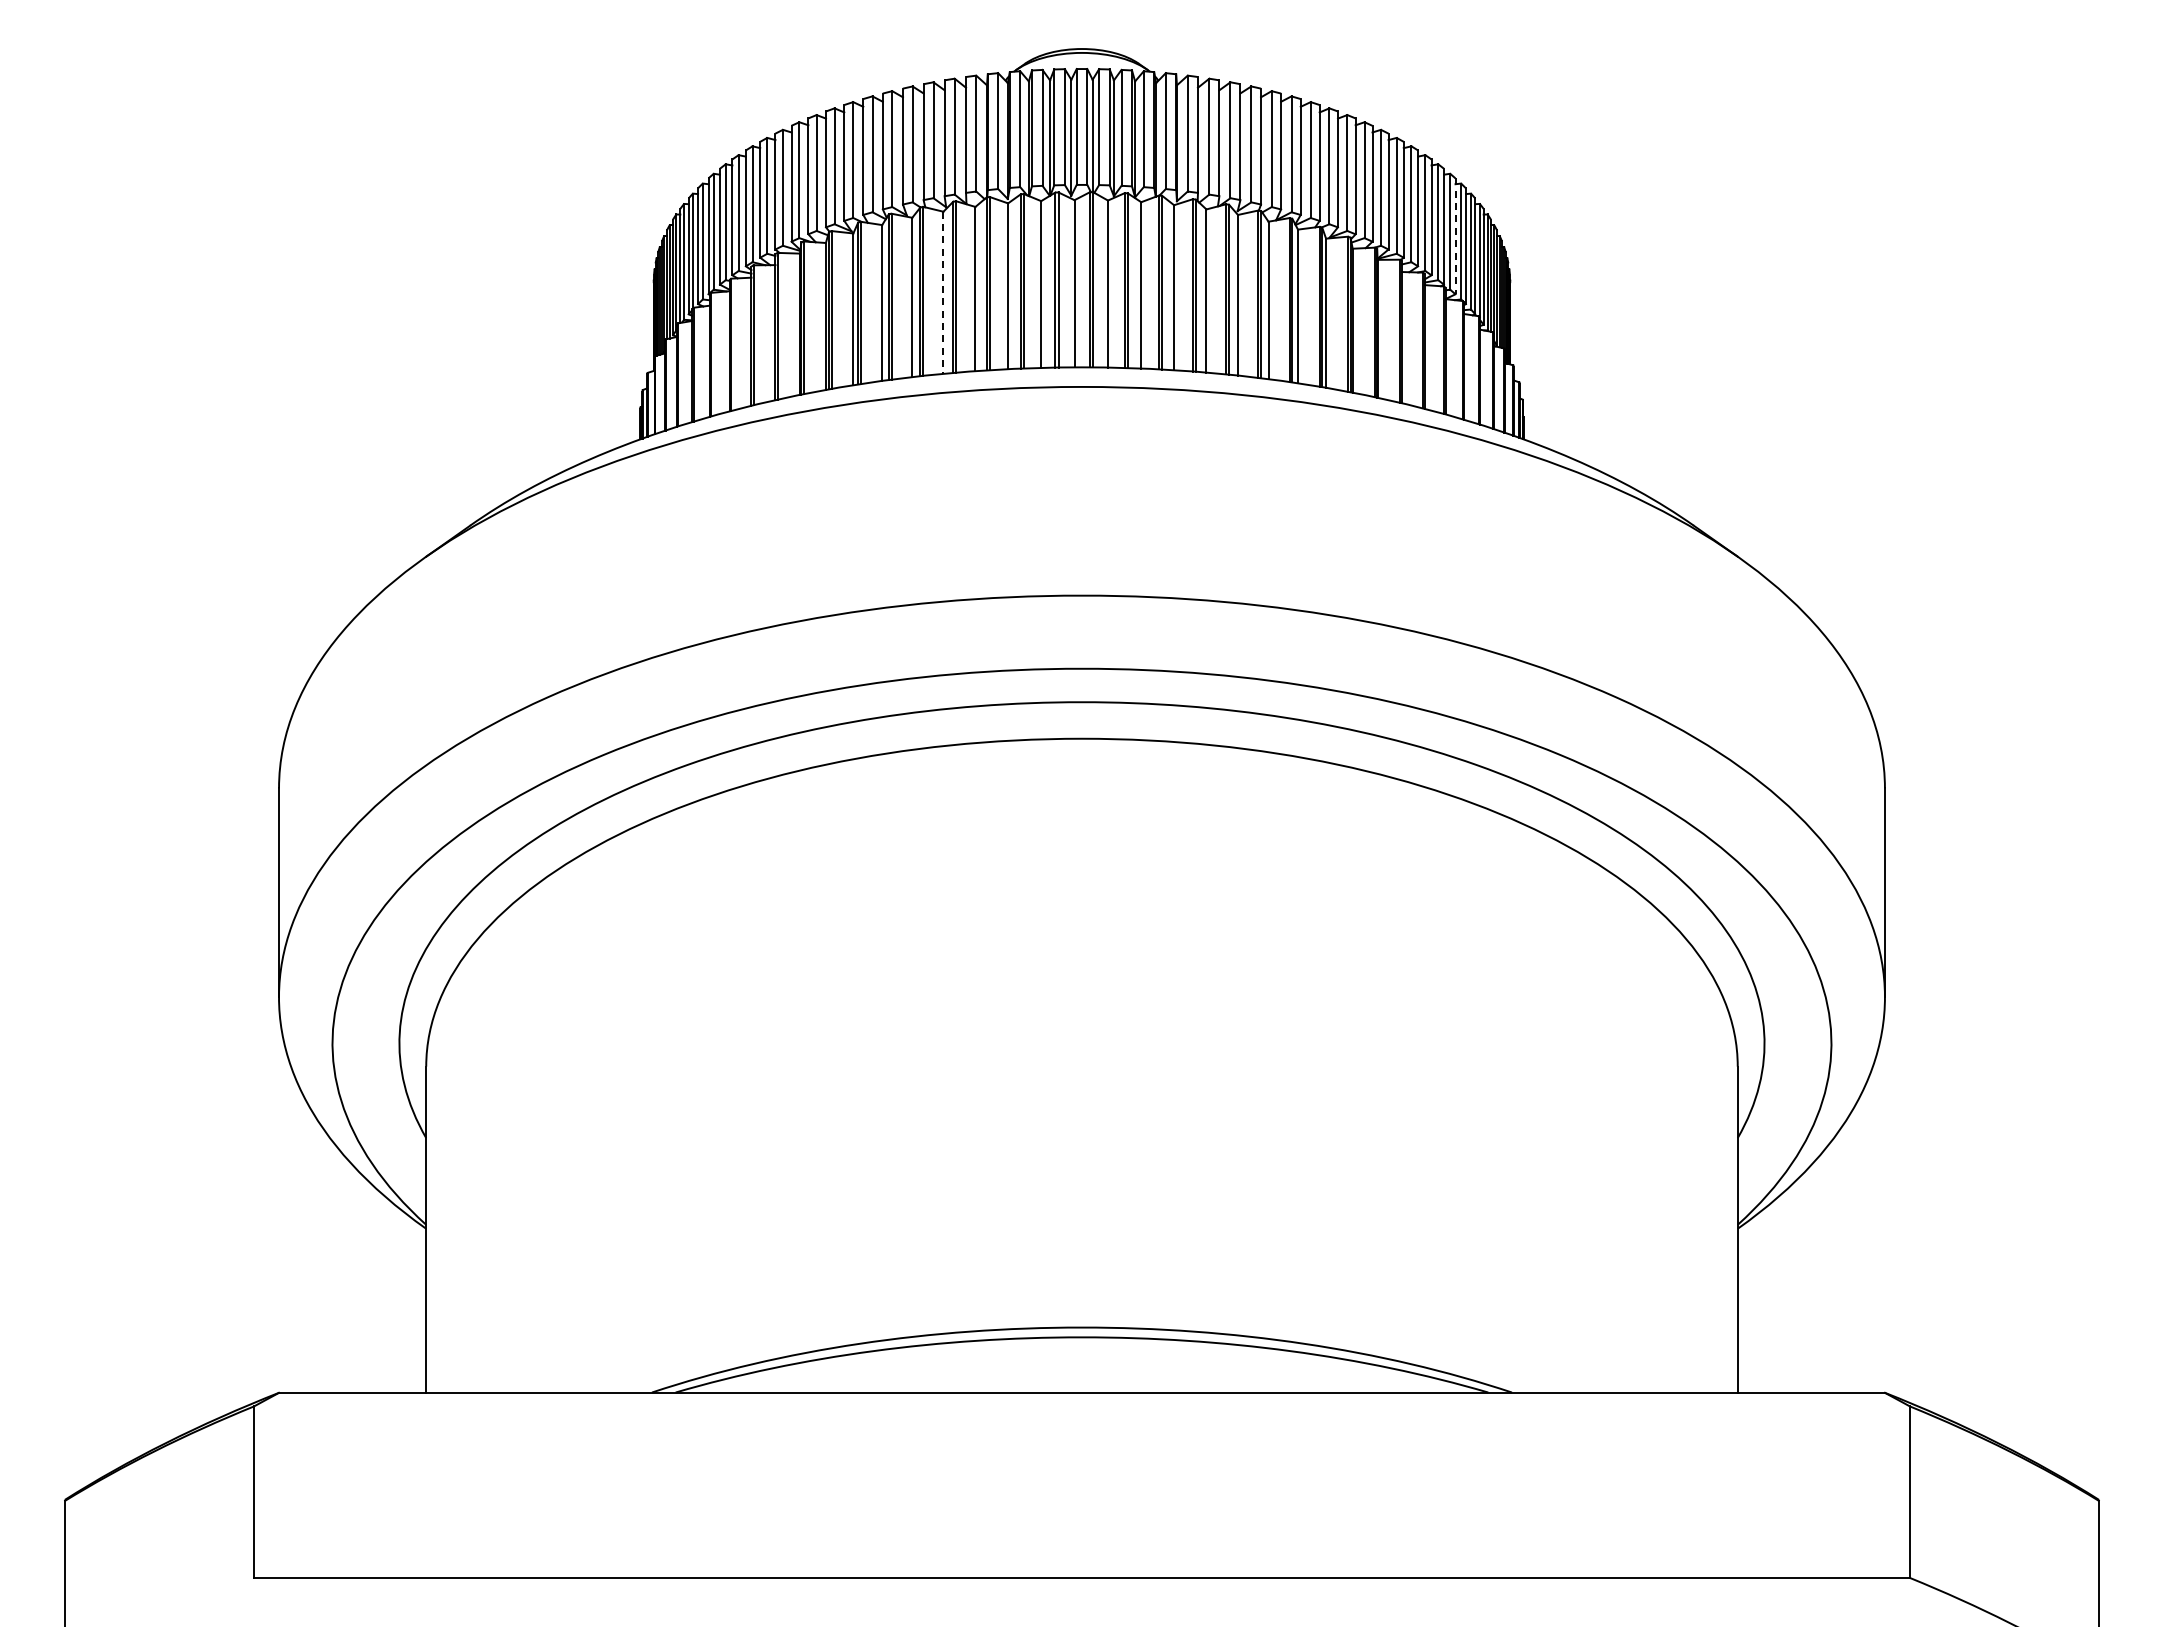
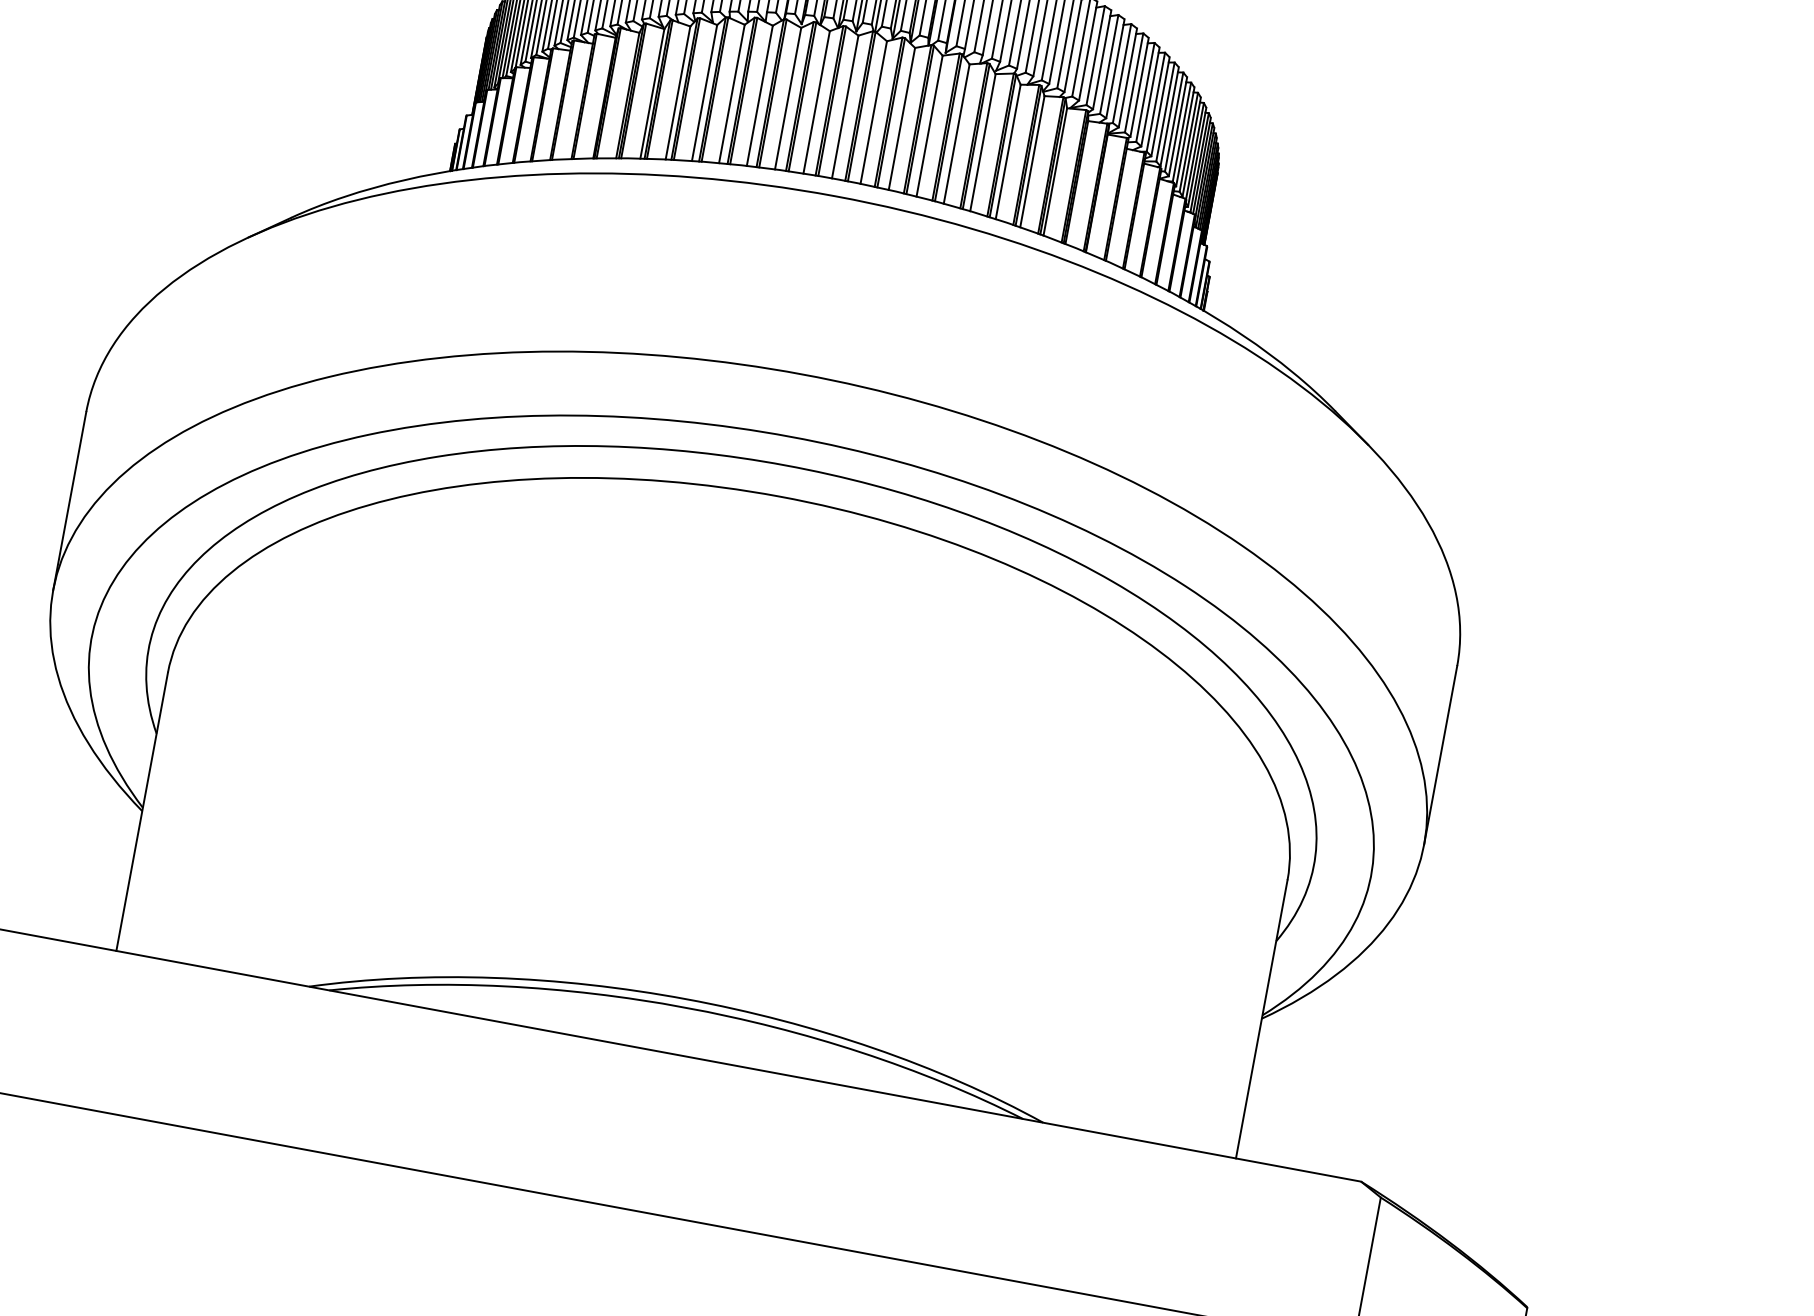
line: (1455, 236) -> (1177, 126), dashed -> solid
line: (943, 293) -> (731, 94), dashed -> solid

